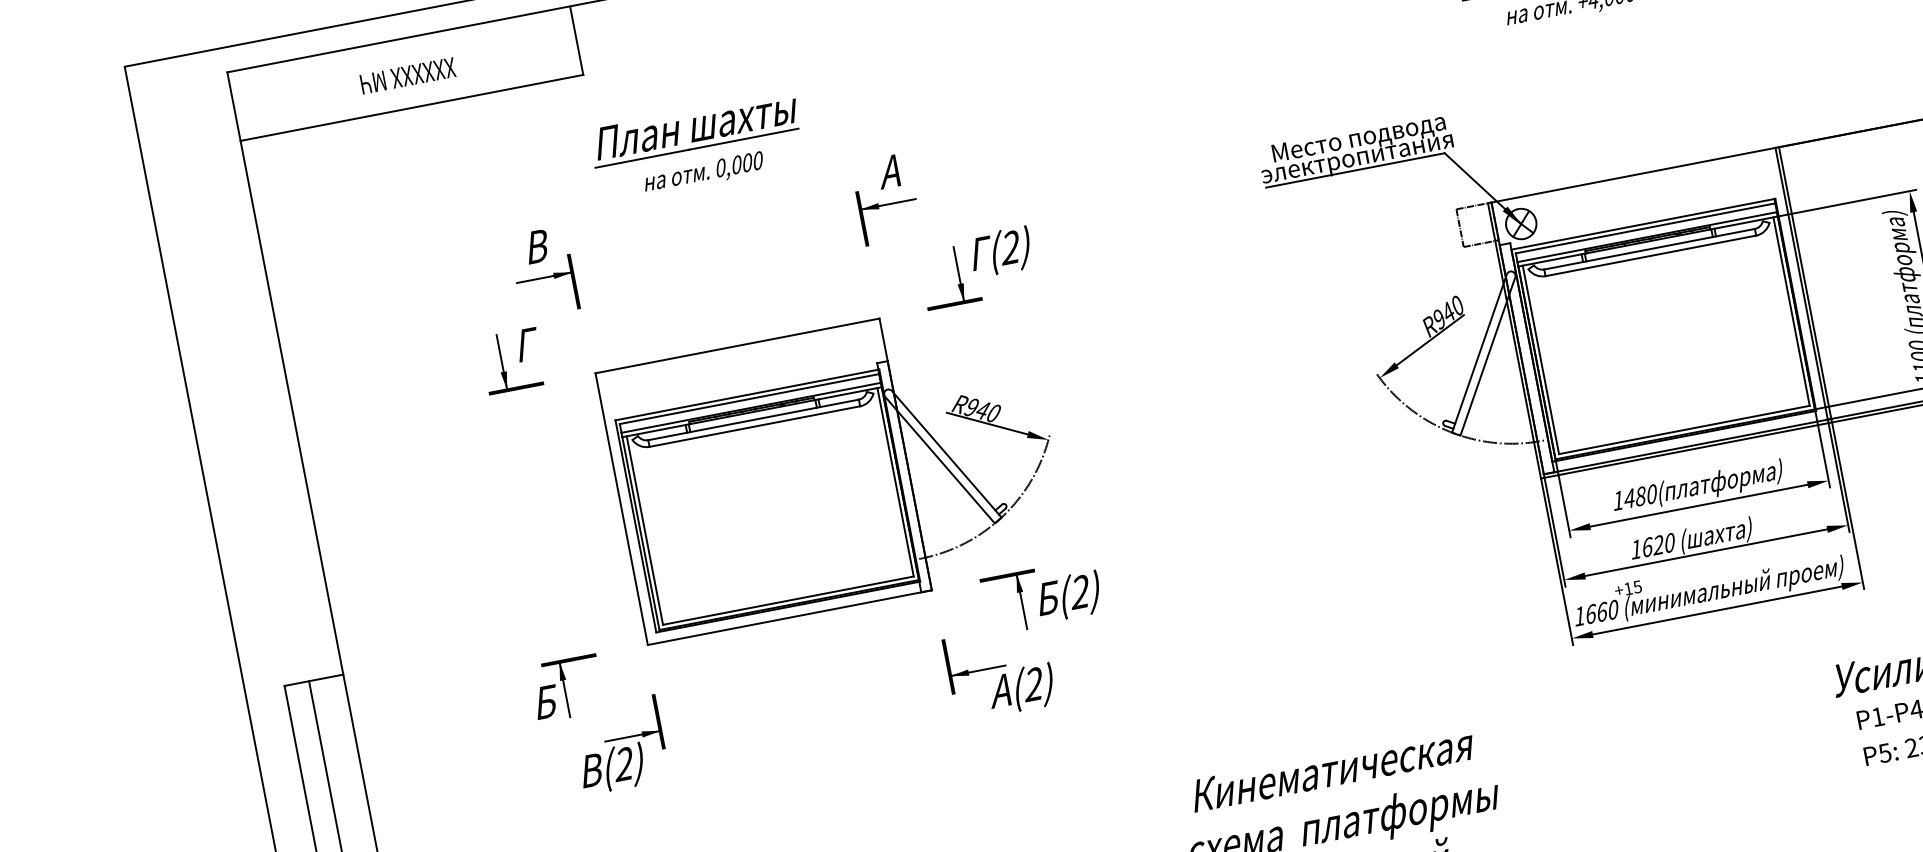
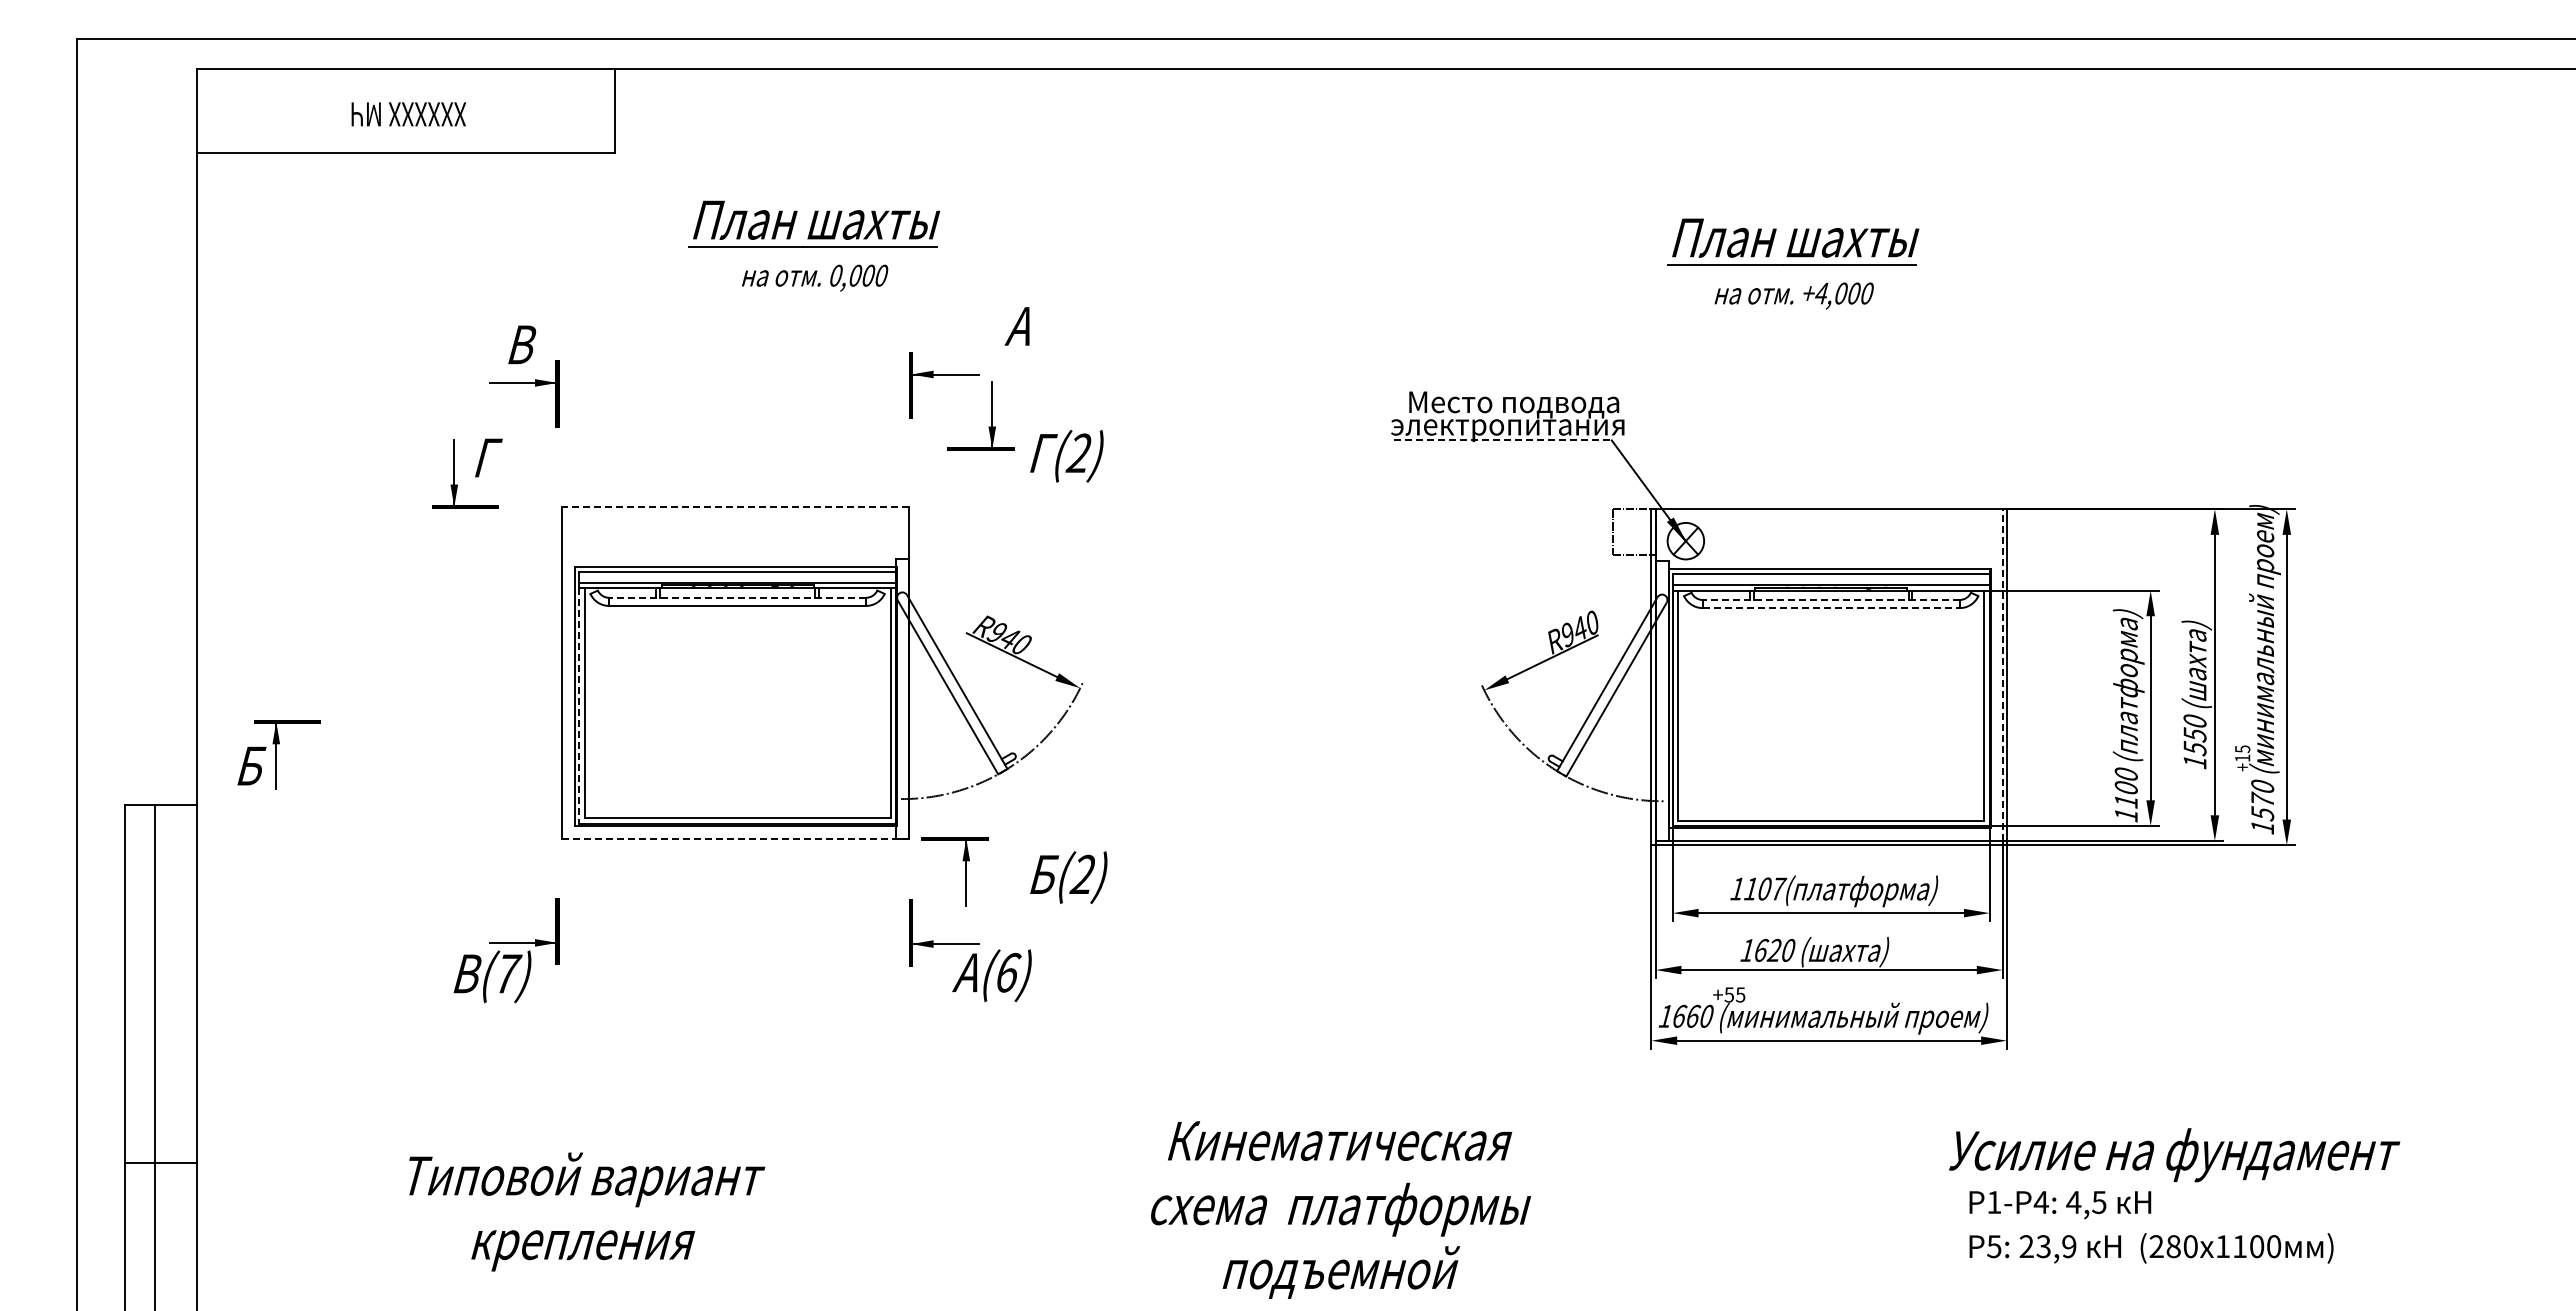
part: (698, 146) -> (814, 245), moved
line: (1356, 170) -> (1503, 440), solid -> dashed
text: (887, 172) -> (1016, 326), moved
line: (1649, 248) -> (1831, 599), solid -> dashed
line: (1651, 256) -> (1831, 608), solid -> dashed
part: (958, 274) -> (991, 415), moved
line: (1801, 284) -> (2002, 675), solid -> dashed
line: (736, 346) -> (734, 507), solid -> dashed
line: (753, 419) -> (737, 597), solid -> dashed
text: (1641, 495) -> (1765, 888), 1480 -> 1107
line: (641, 533) -> (579, 706), solid -> dashed
text: (1627, 588) -> (1728, 994), +15 -> +55
part: (1021, 600) -> (965, 871), moved
line: (789, 617) -> (735, 838), solid -> dashed
text: (1033, 684) -> (1007, 972), (2) -> (6)
part: (566, 688) -> (278, 754), moved
text: (624, 763) -> (507, 973), (2) -> (7)

